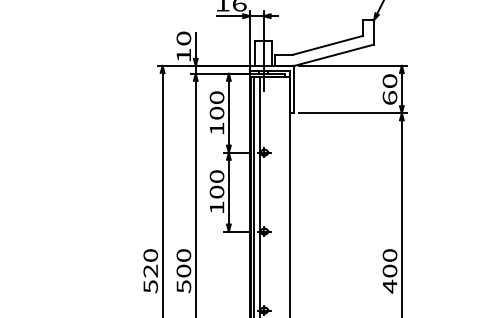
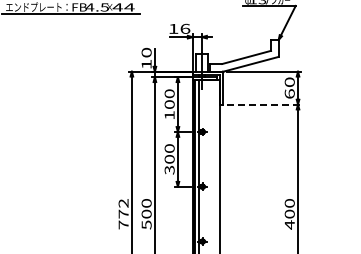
line: (353, 113) -> (264, 104), solid -> dashed
text: (216, 208) -> (169, 170), 100 -> 300
text: (150, 271) -> (123, 214), 520 -> 772

